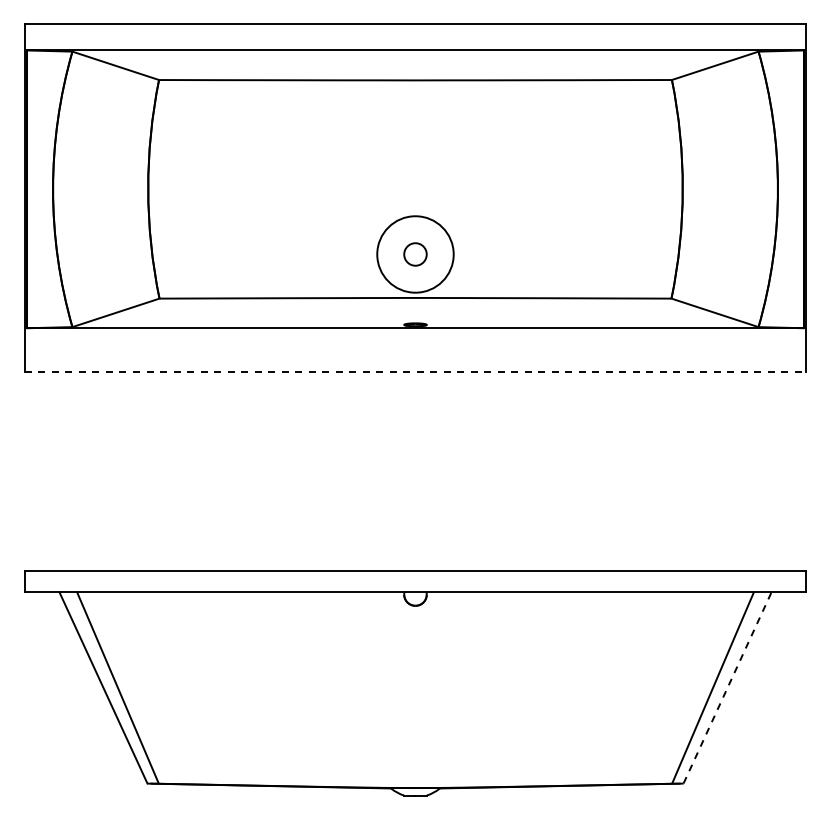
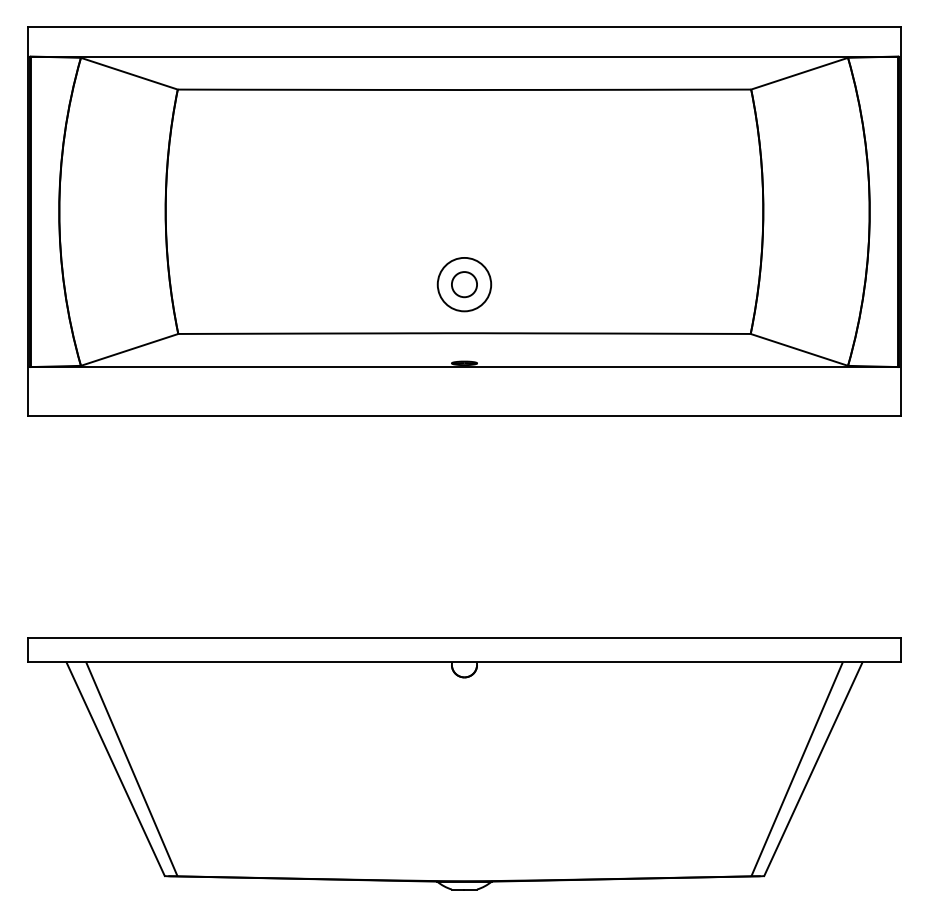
circle: (415, 254) -> (464, 284), size x0.62
line: (415, 371) -> (464, 415), dashed -> solid
line: (727, 687) -> (813, 768), dashed -> solid

